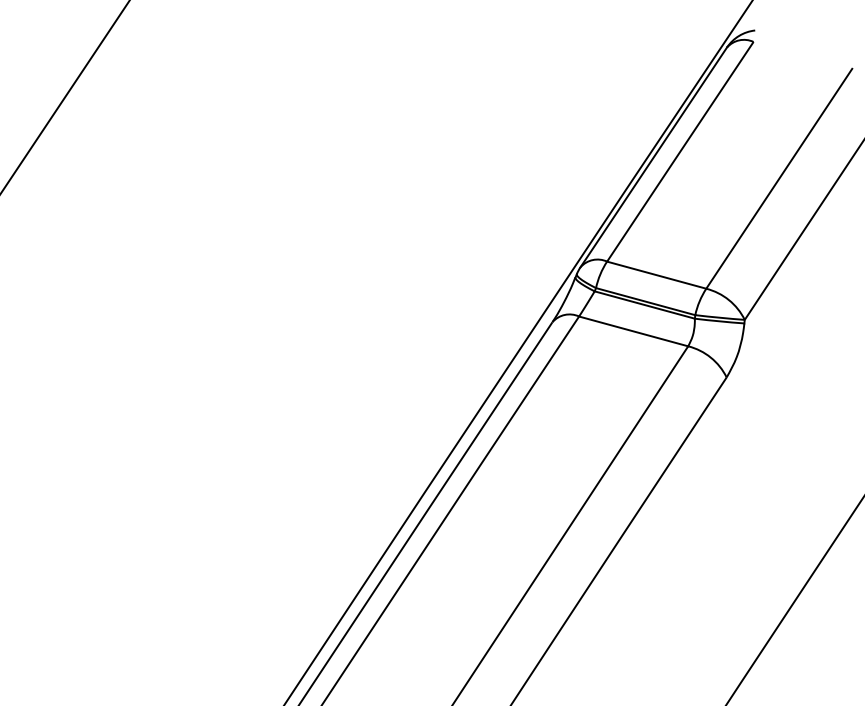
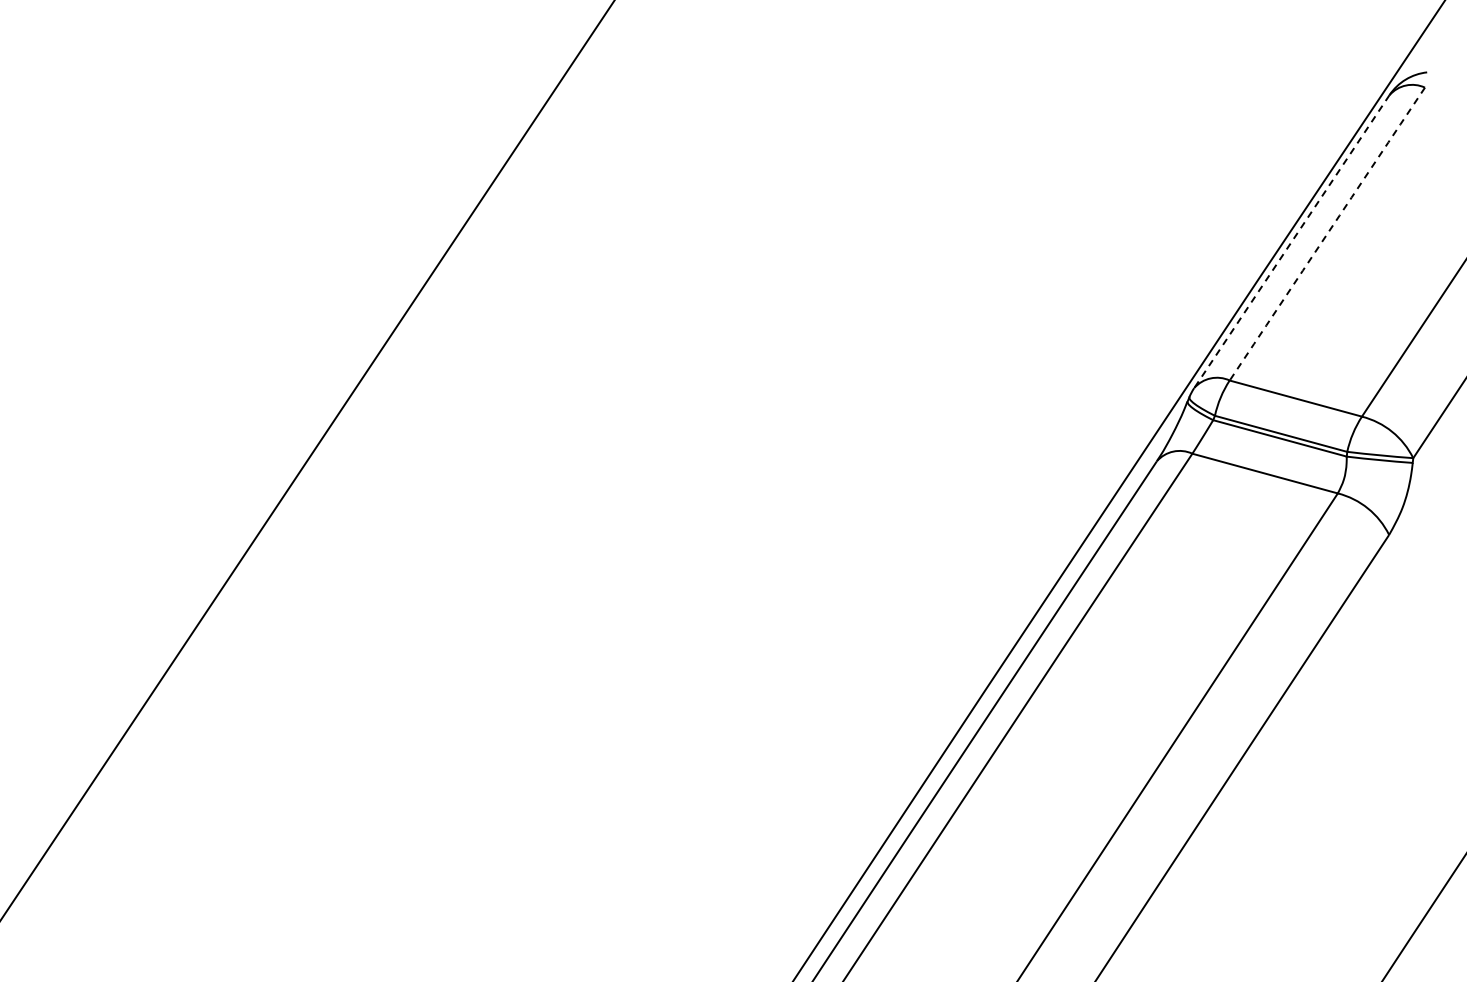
arc: (680, 152) -> (1327, 234), solid -> dashed
line: (653, 158) -> (1291, 242), solid -> dashed

